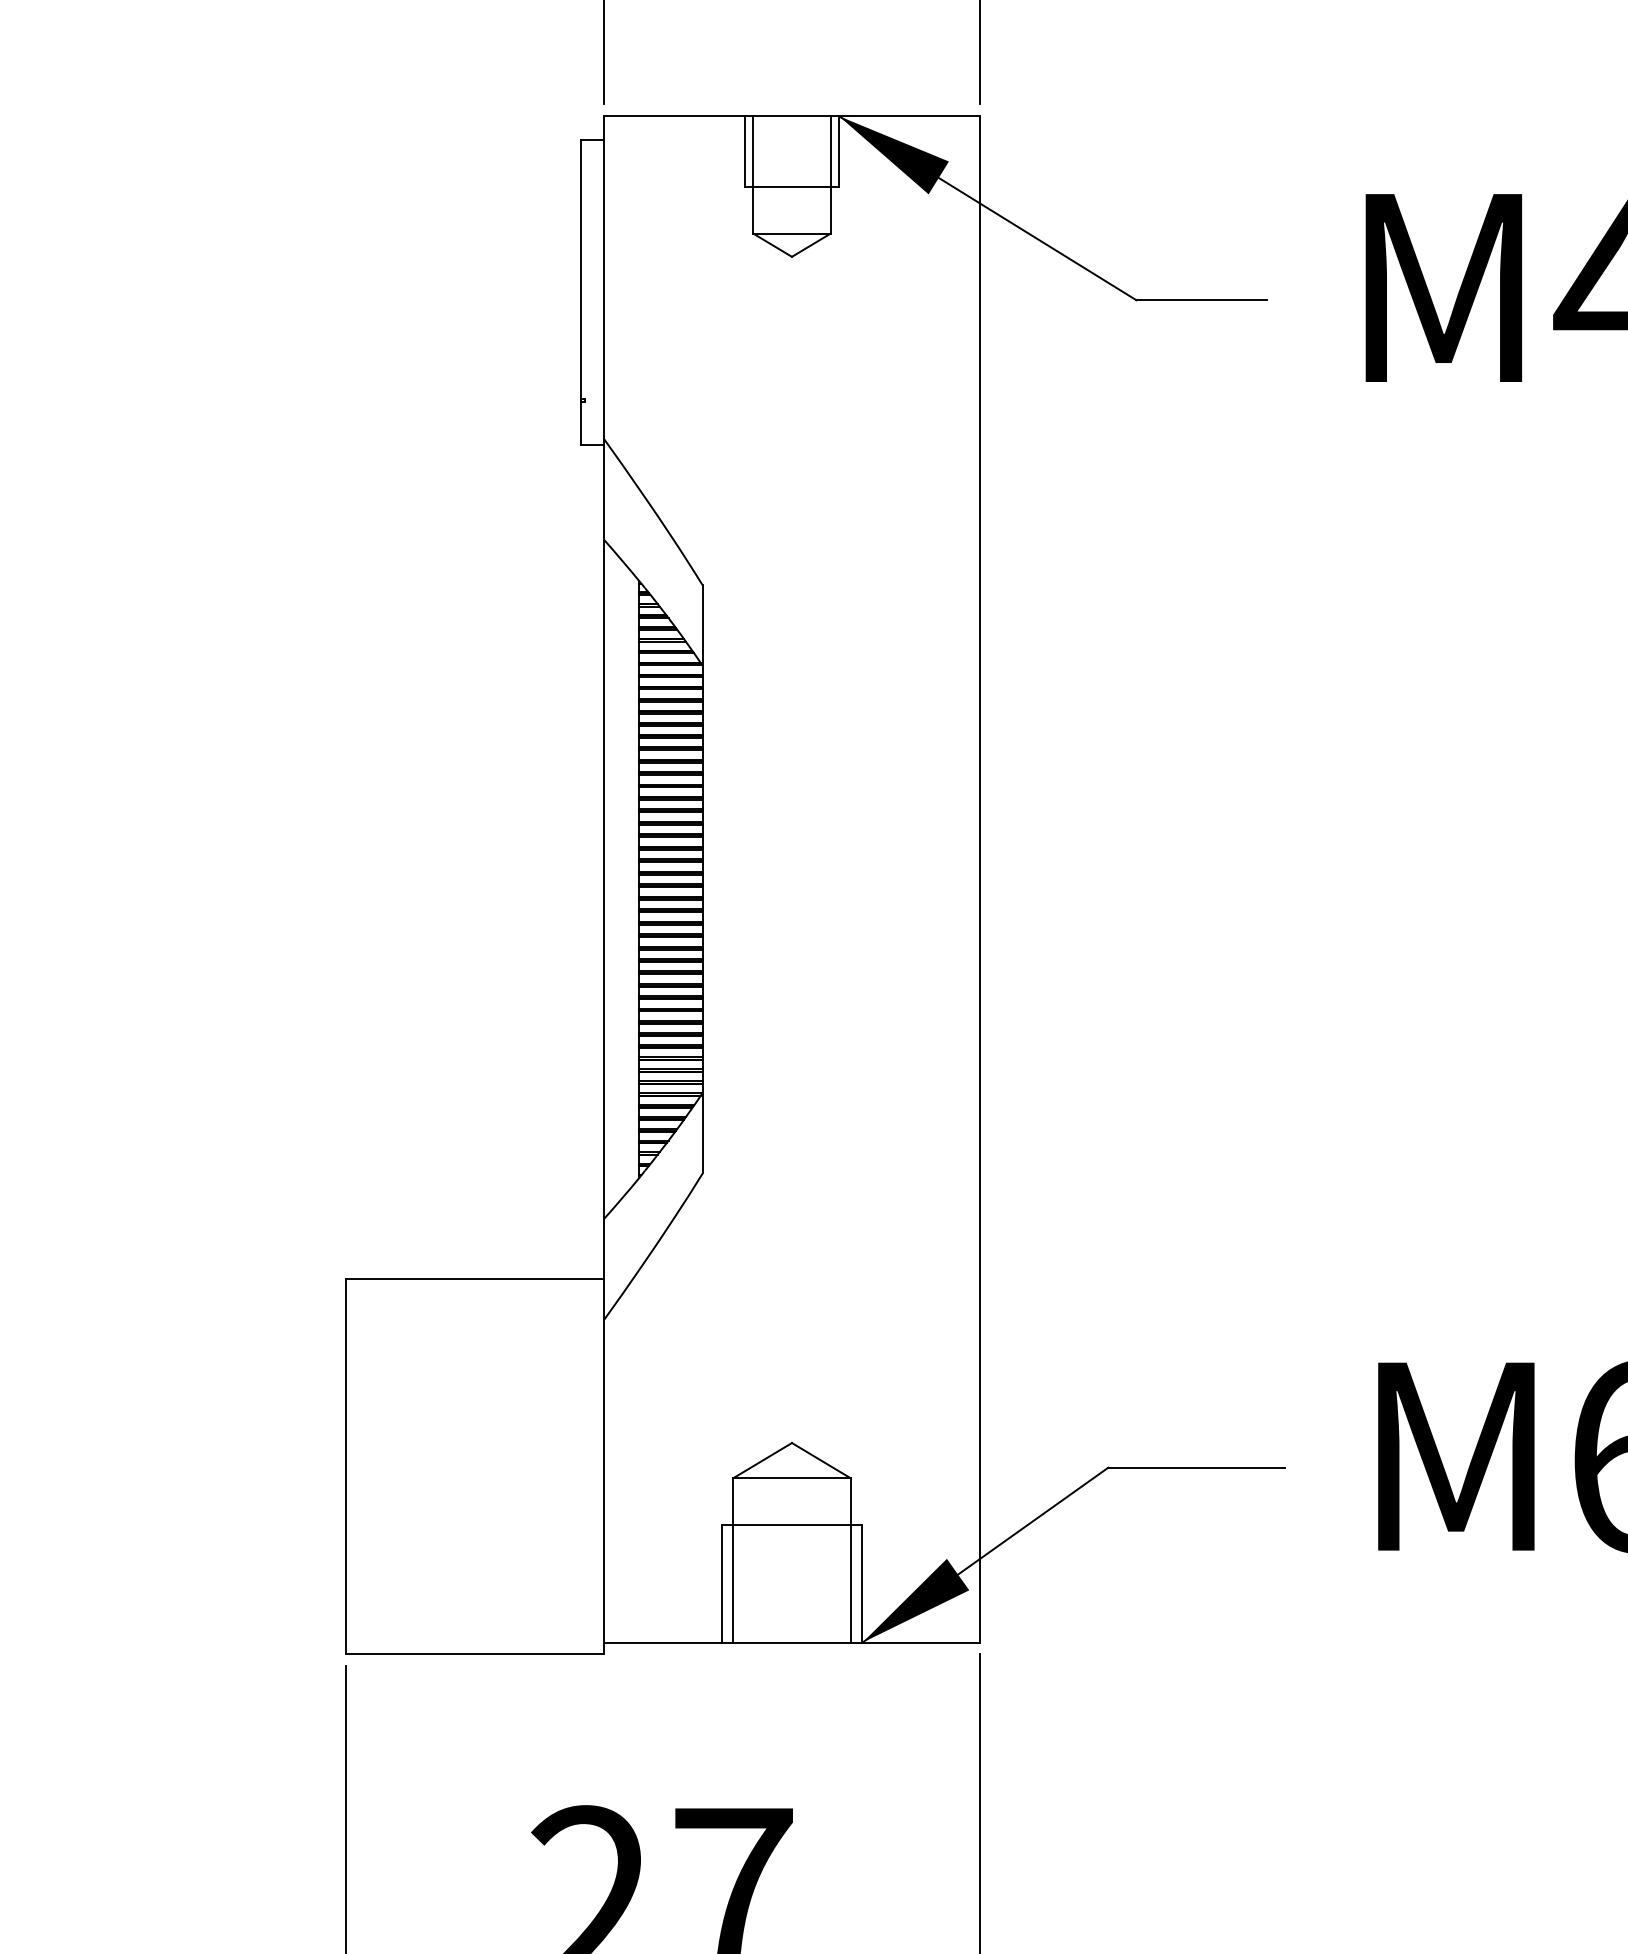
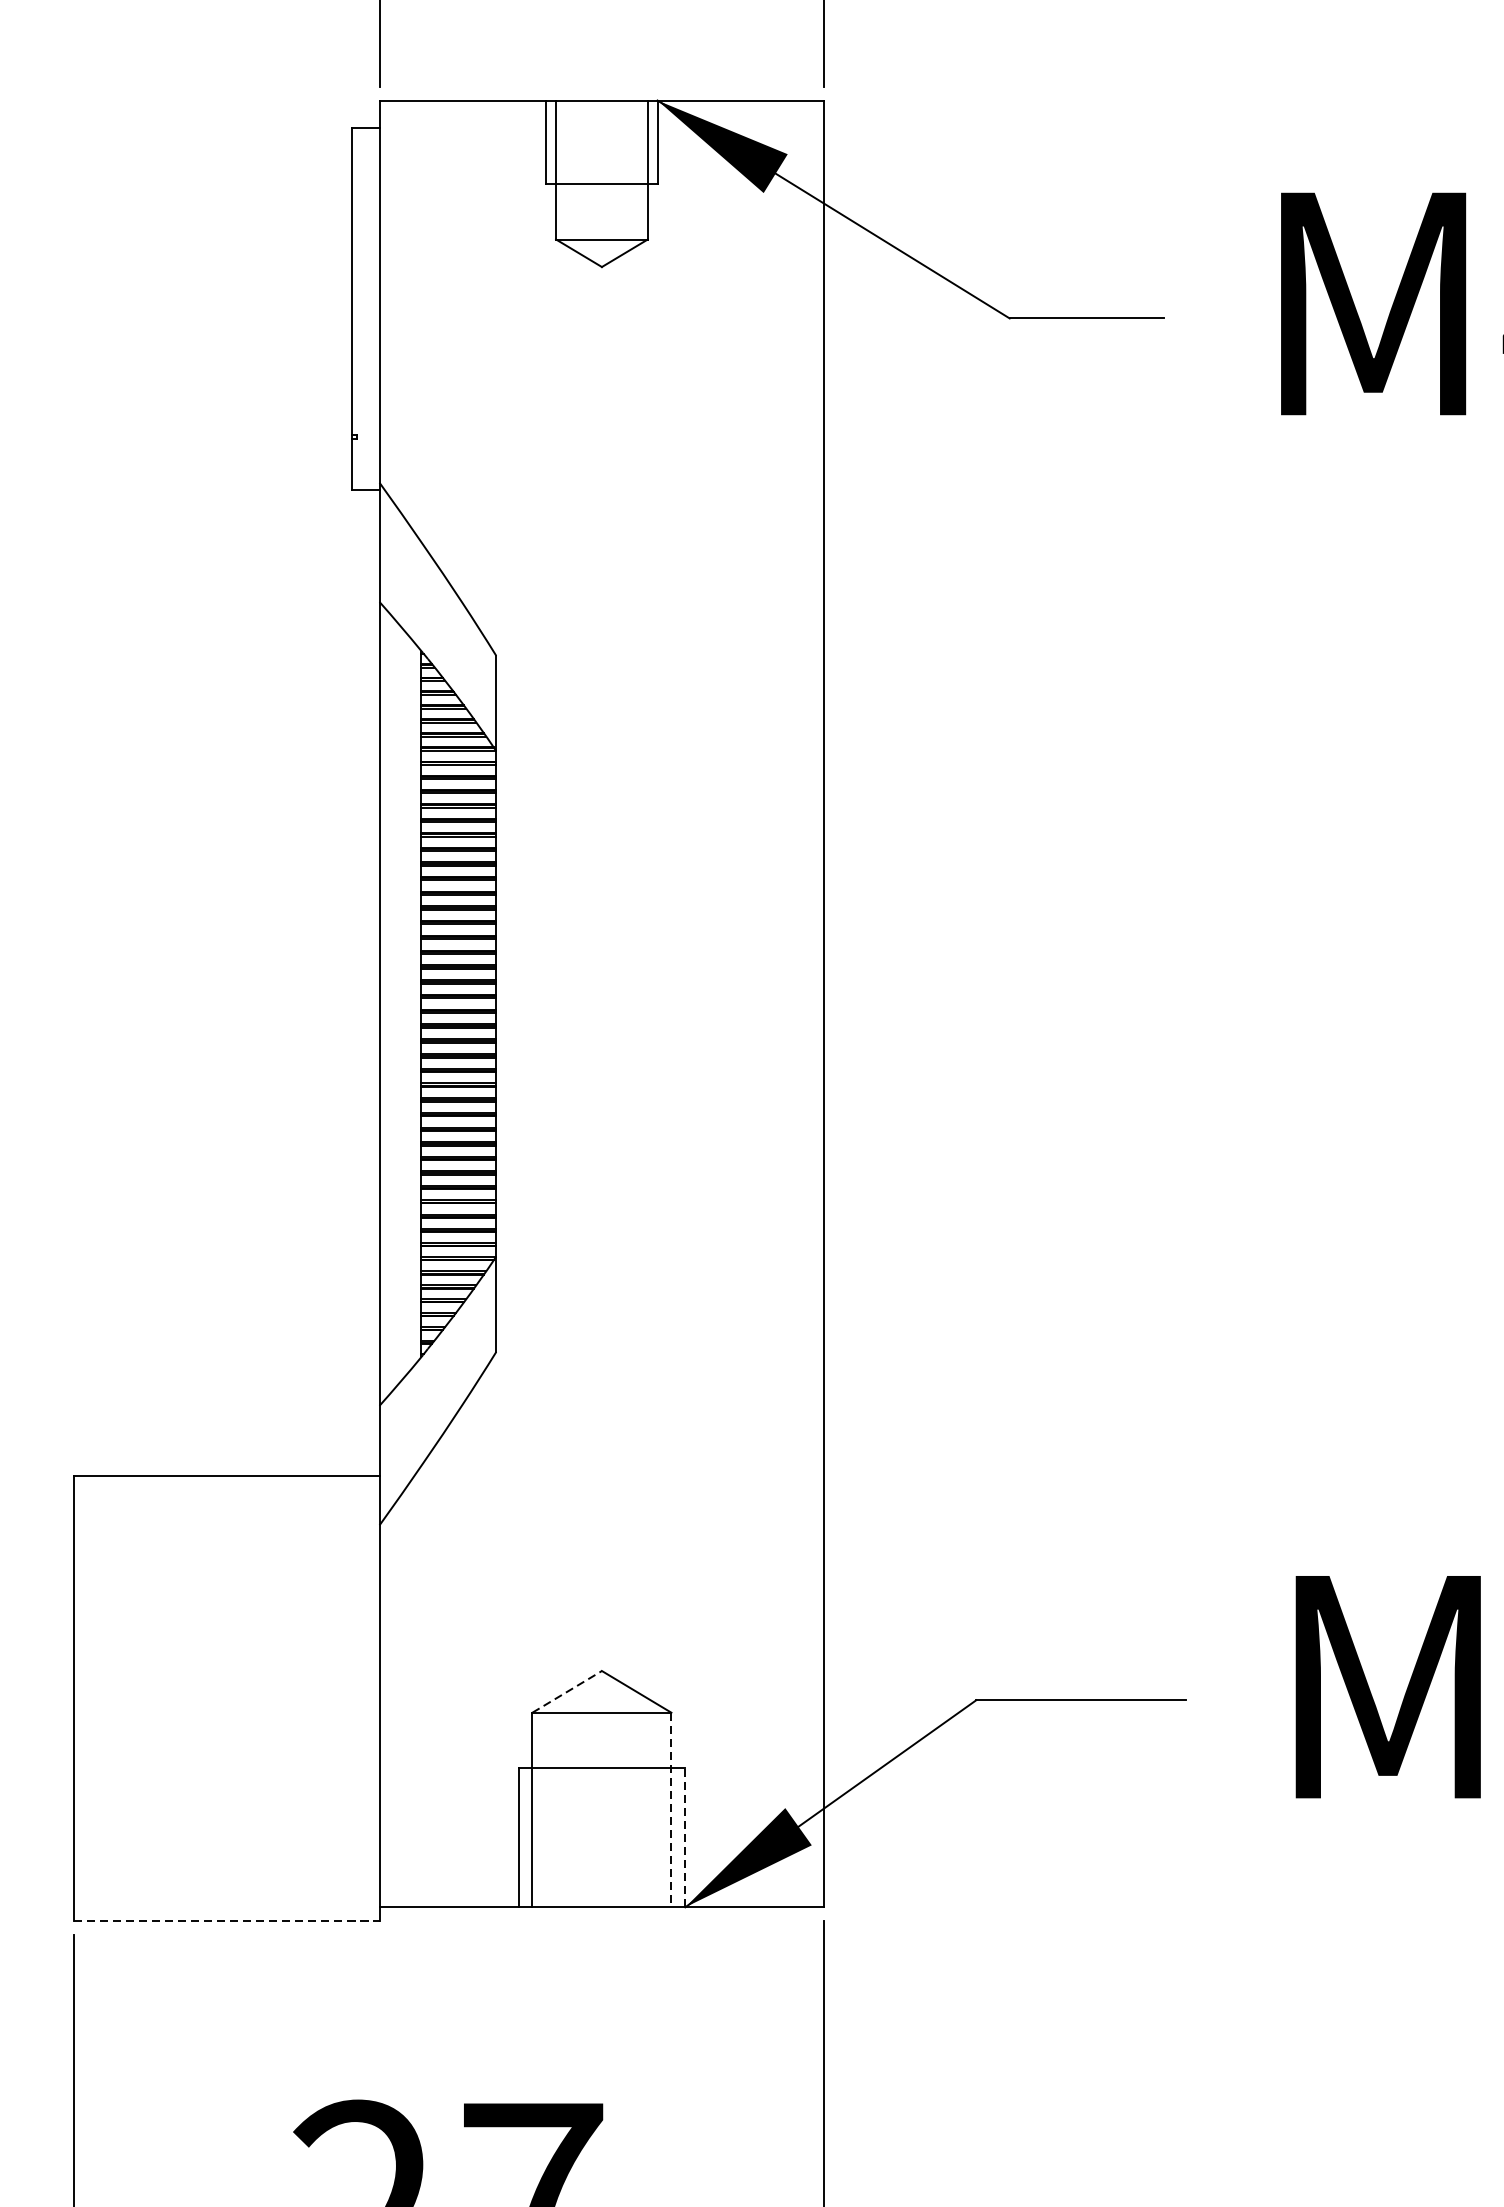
line: (763, 1460) -> (568, 1691), solid -> dashed
line: (850, 1560) -> (671, 1810), solid -> dashed
line: (862, 1583) -> (685, 1837), solid -> dashed
line: (475, 1654) -> (227, 1921), solid -> dashed

